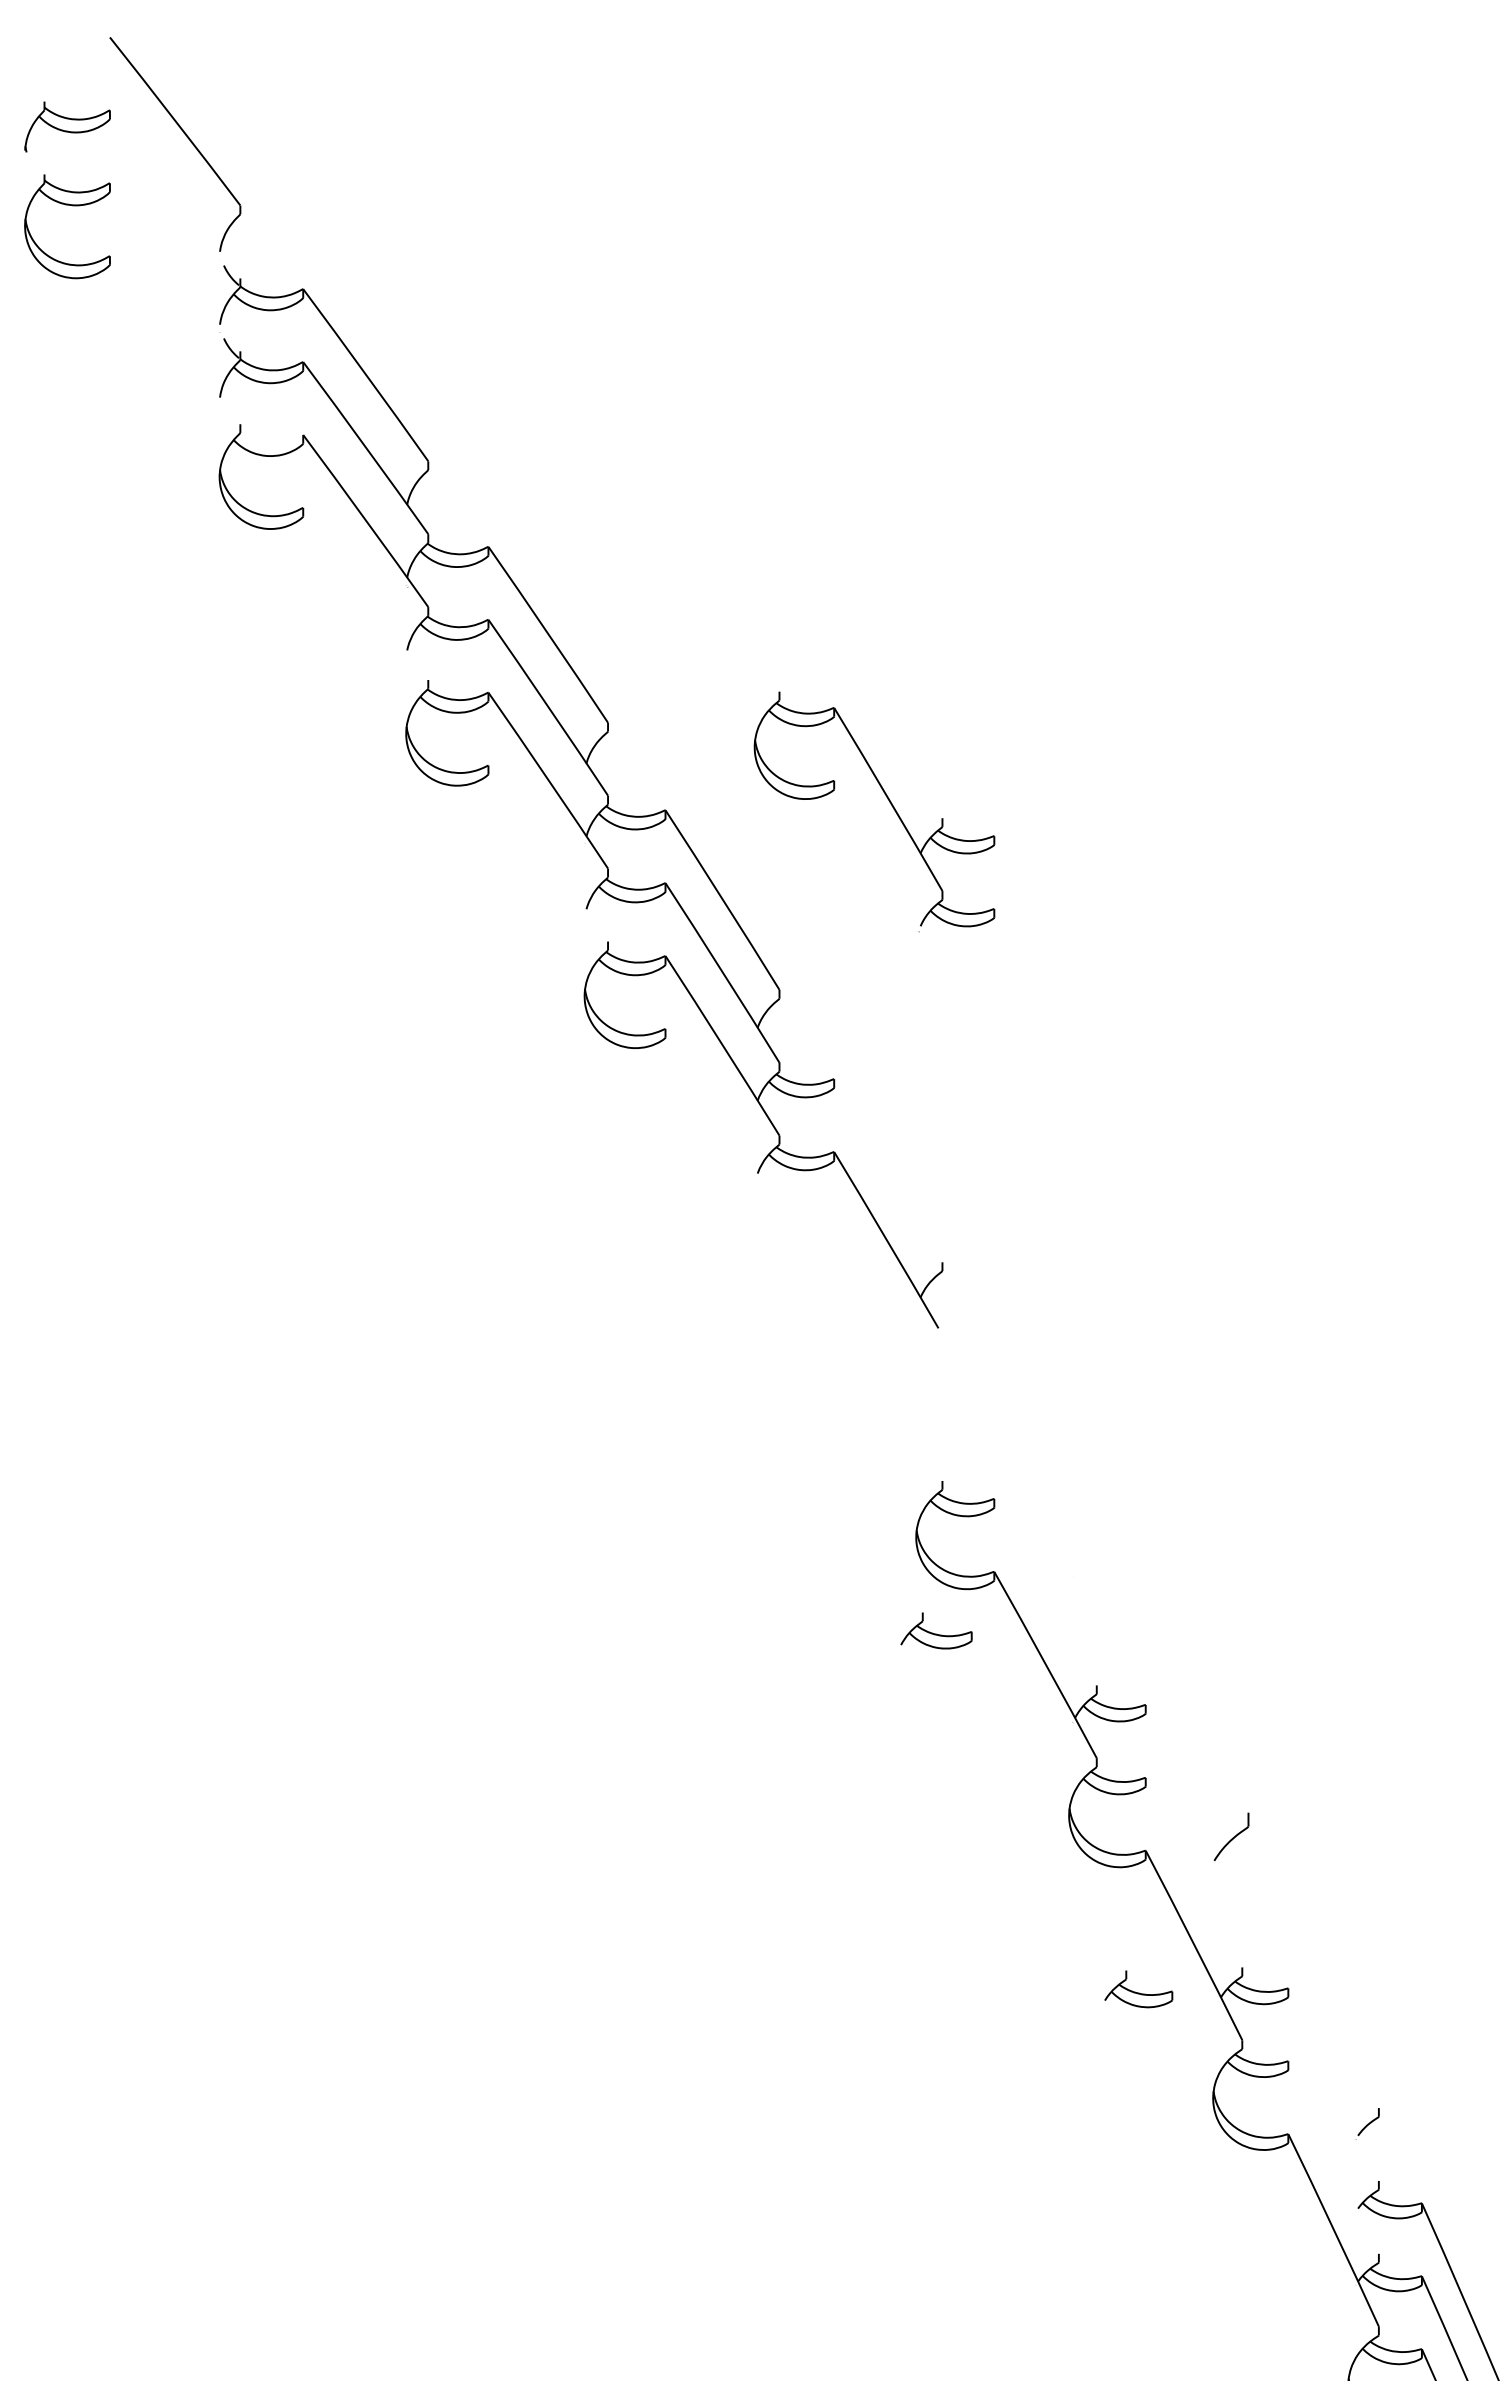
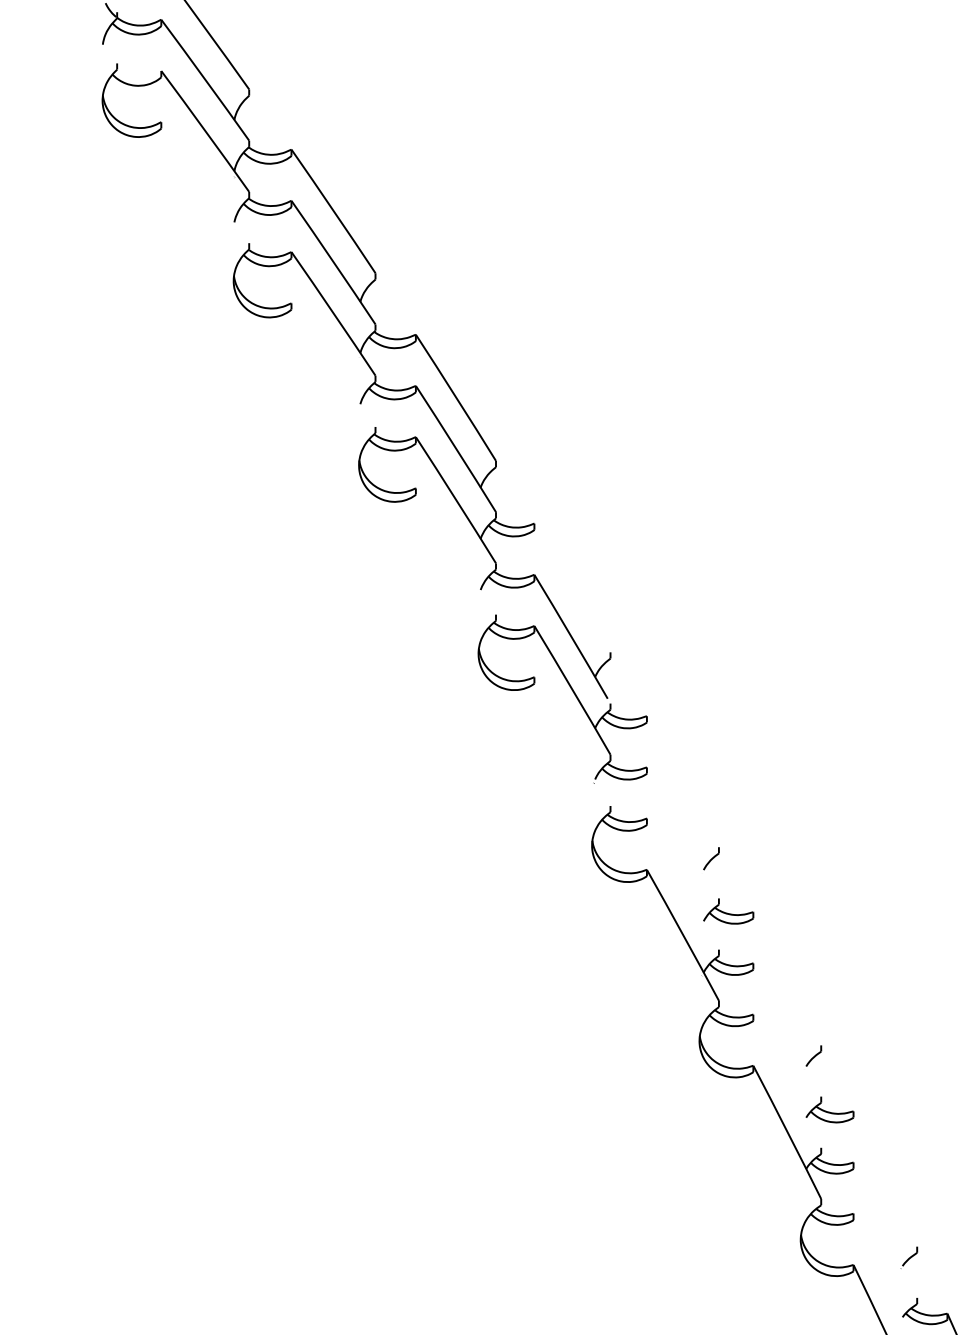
part: (890, 804) -> (574, 693), moved
part: (1085, 1555) -> (711, 858), added
part: (936, 1630) -> (728, 911), moved
part: (1231, 1836) -> (813, 1055), size x0.62
part: (1138, 1989) -> (829, 1109), moved

